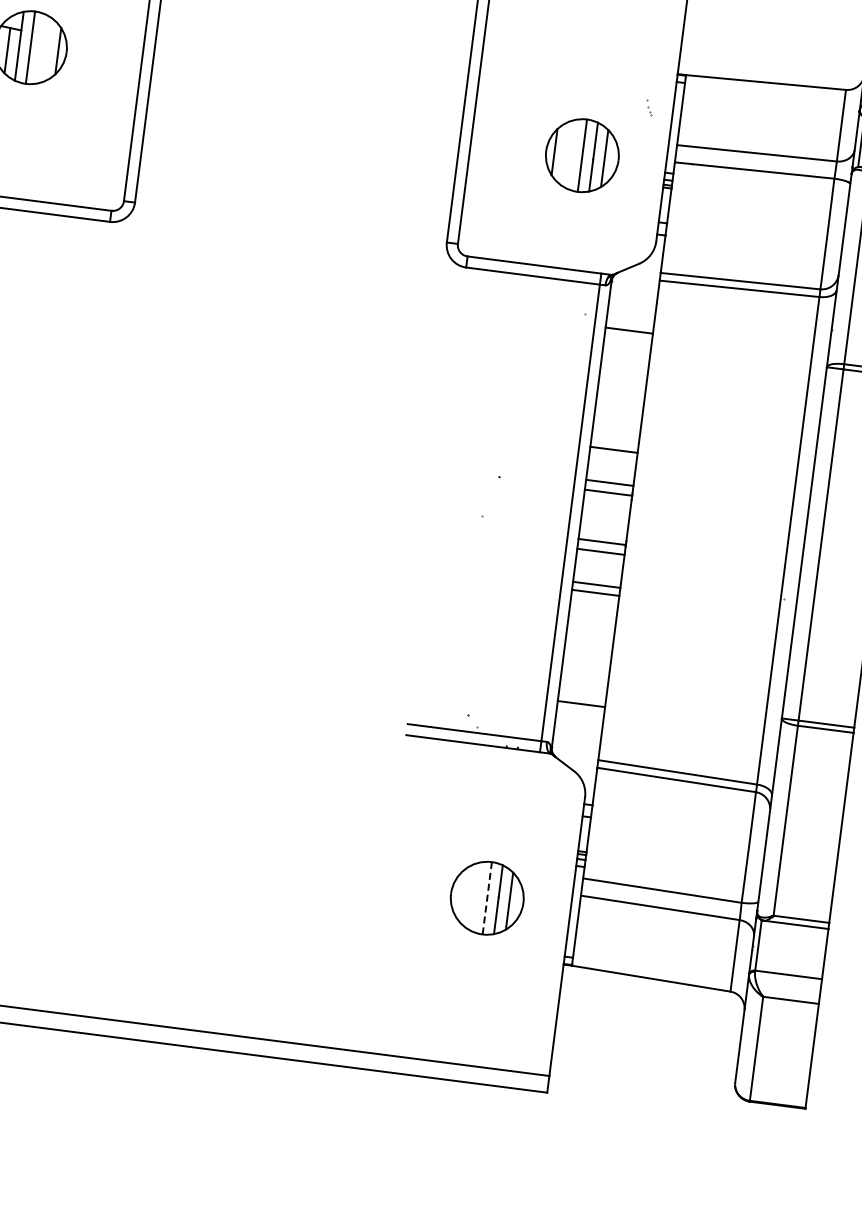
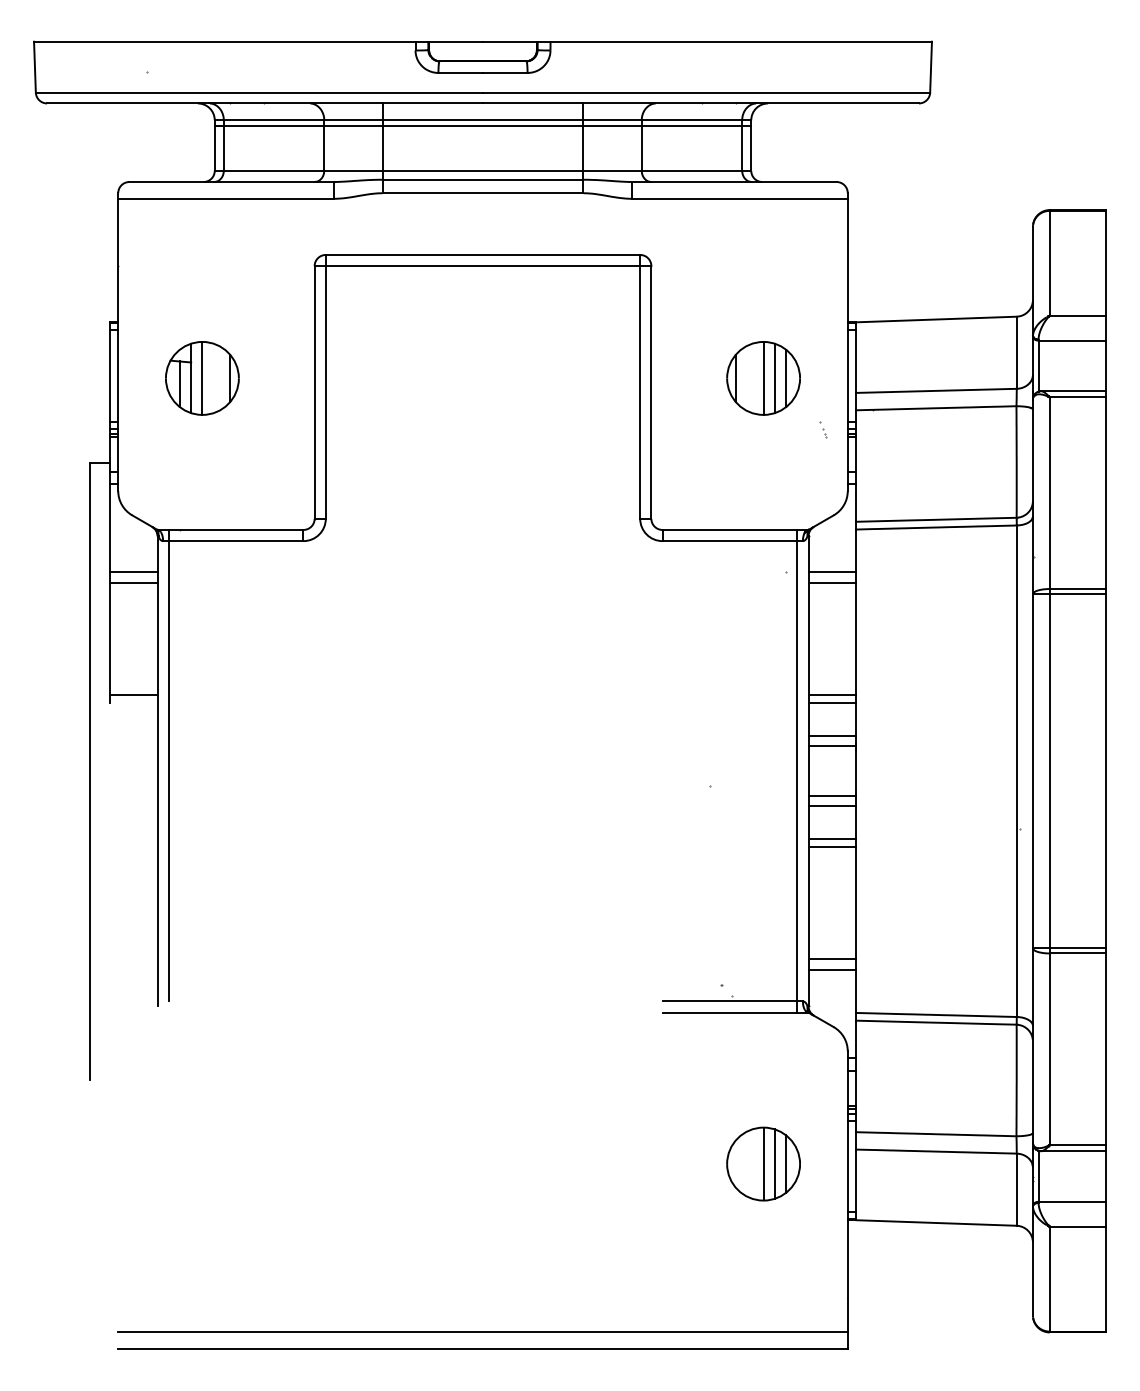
part: (648, 107) -> (823, 429), moved
part: (582, 155) -> (763, 378), moved
line: (630, 320) -> (832, 572), added
line: (615, 442) -> (832, 695), added
line: (580, 715) -> (832, 970), added
line: (487, 897) -> (763, 1163), dashed -> solid

